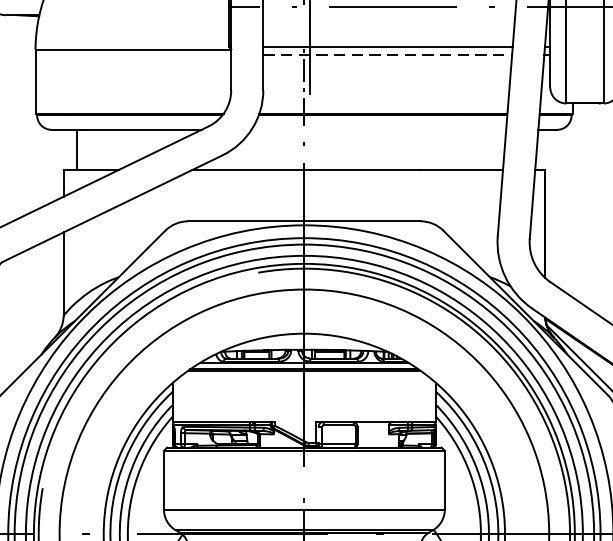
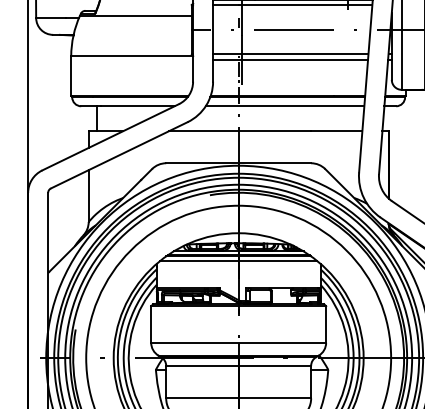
line: (389, 54) -> (291, 59), dashed -> solid
line: (377, 130) -> (284, 106), added
line: (304, 379) -> (238, 261), added

